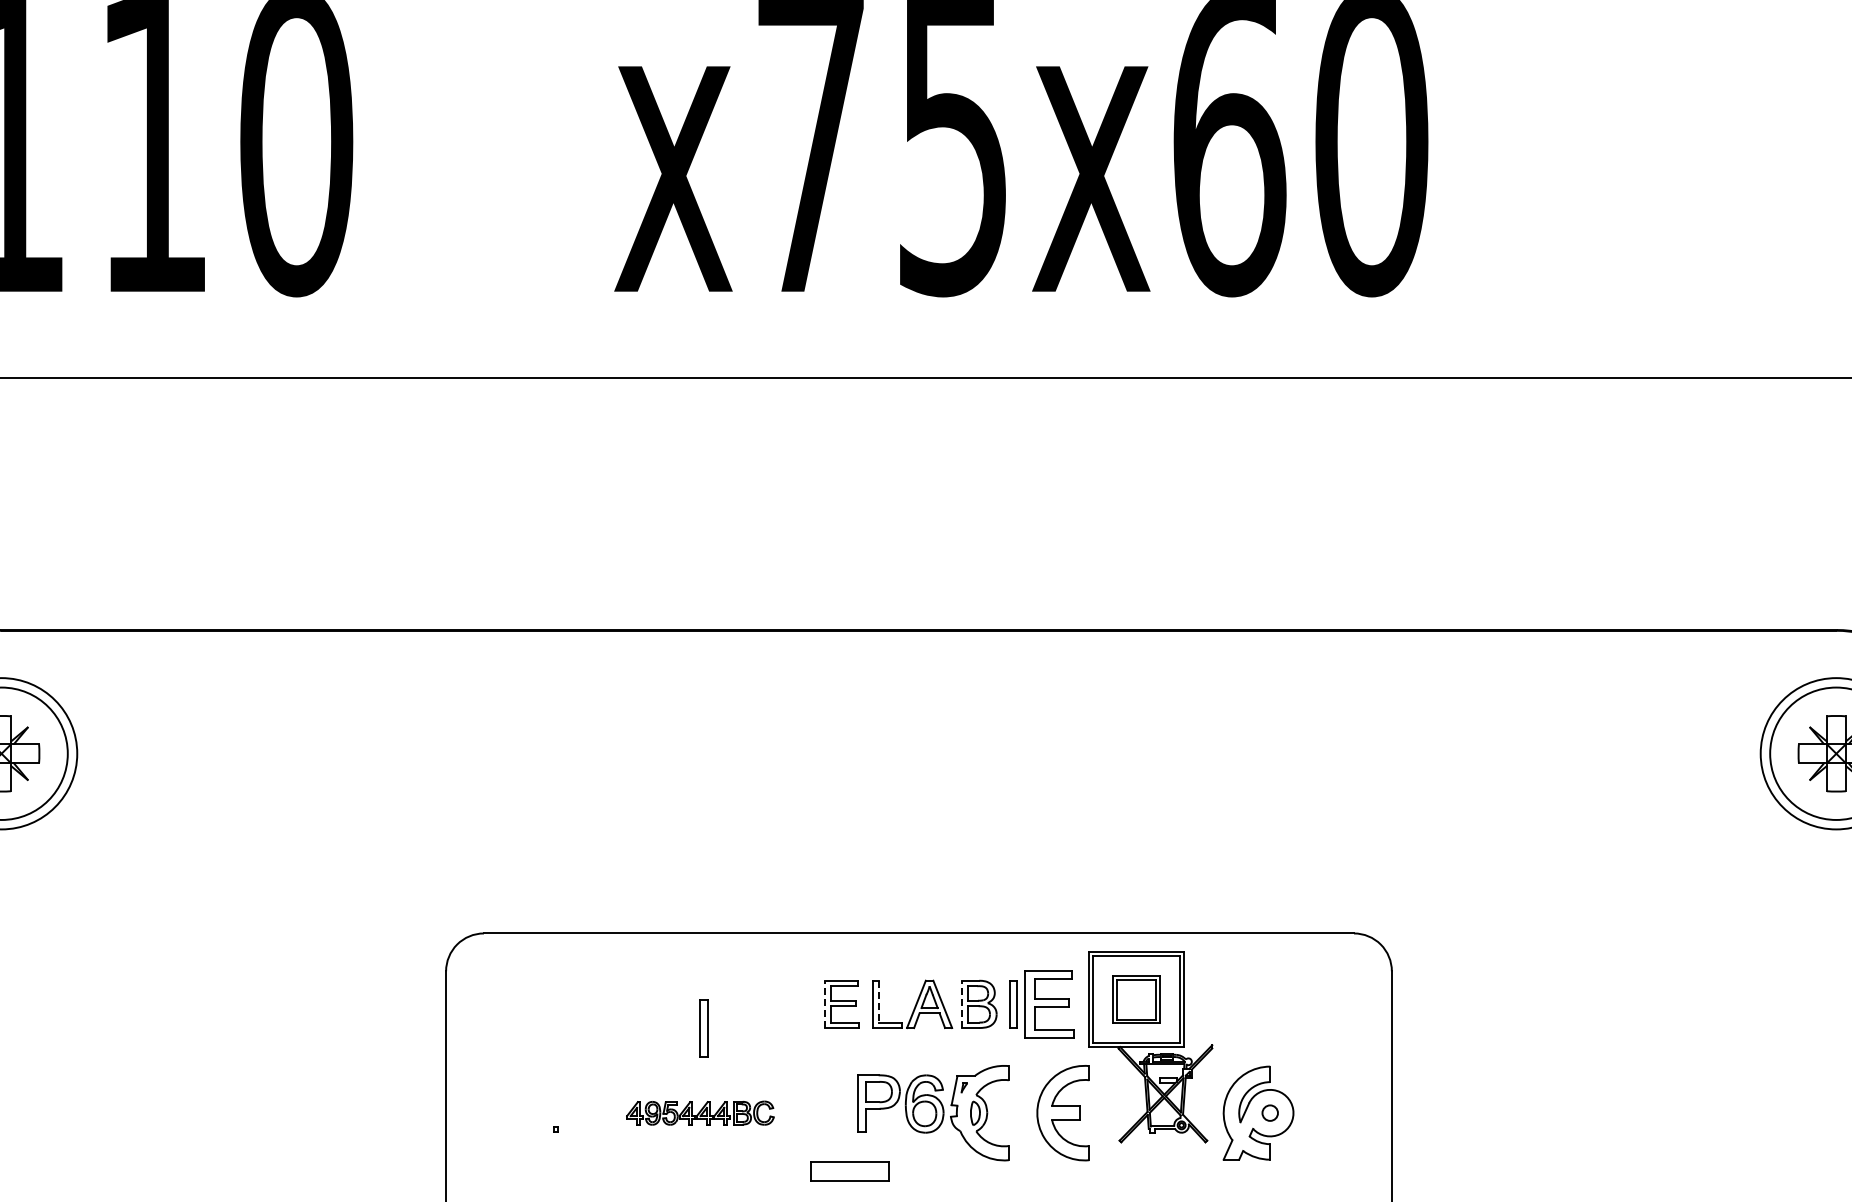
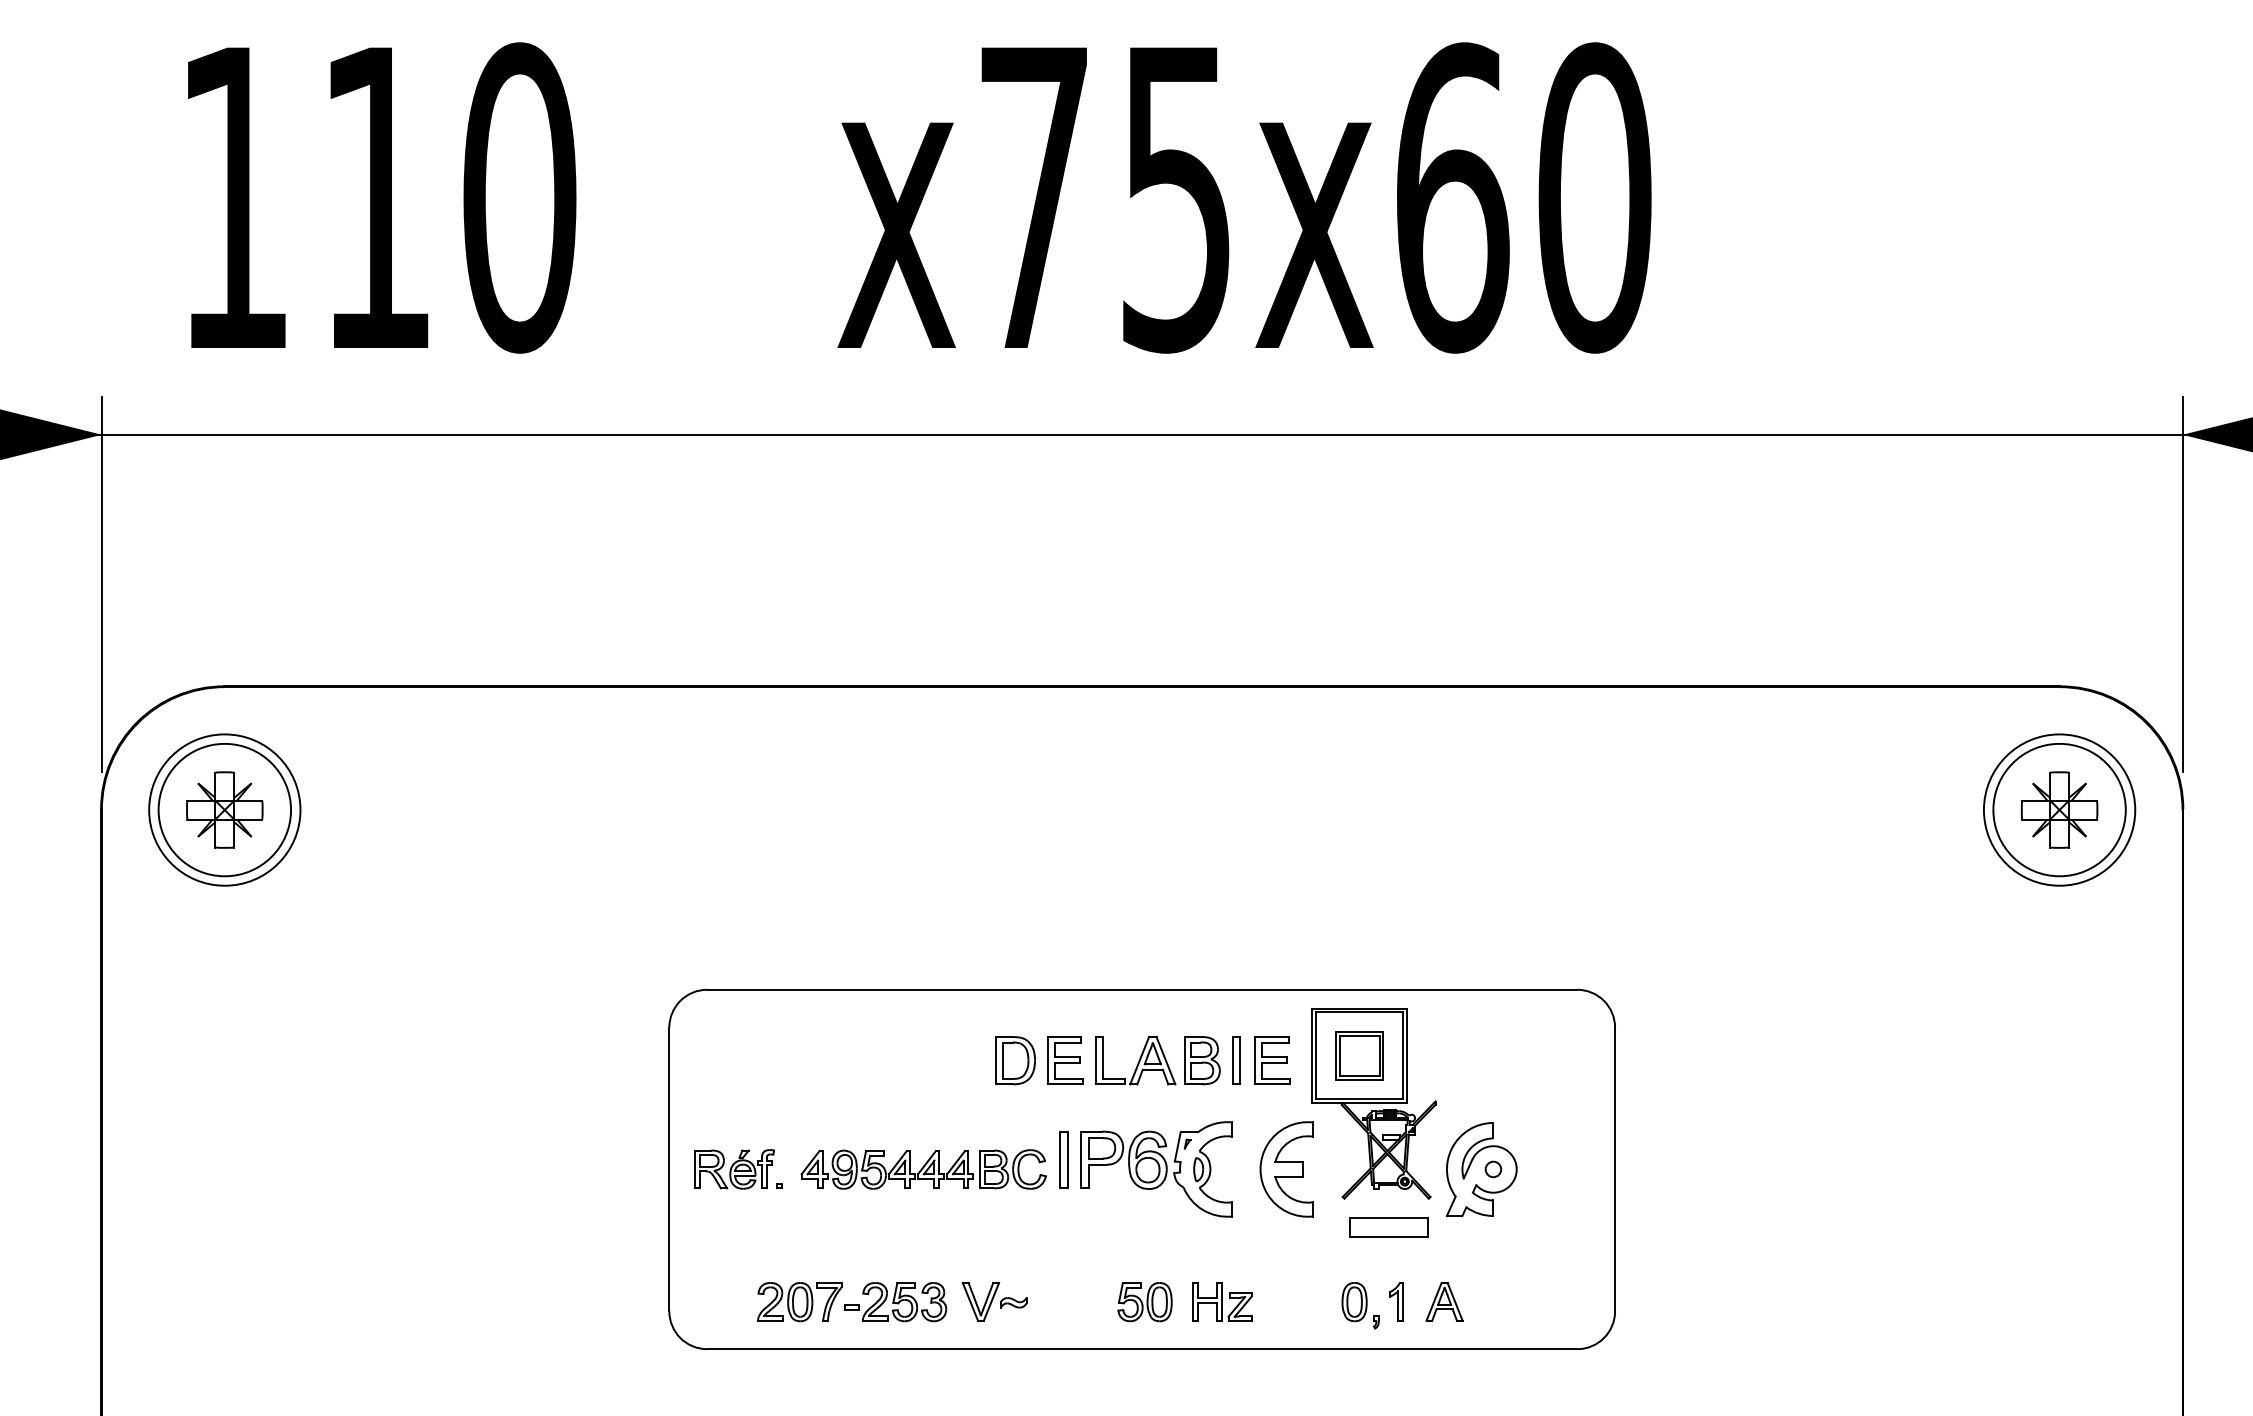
line: (879, 1001) -> (1102, 1057), dashed -> solid
part: (792, 1004) -> (1015, 1060), added
line: (825, 1004) -> (1048, 1060), dashed -> solid
line: (961, 1004) -> (1184, 1060), dashed -> solid
part: (1049, 1004) -> (1272, 1060), size x0.71
part: (703, 1028) -> (1063, 1159), moved
part: (511, 1113) -> (734, 1169), added
part: (700, 1113) -> (923, 1169), size x1.67
part: (849, 1171) -> (1388, 1227), moved

